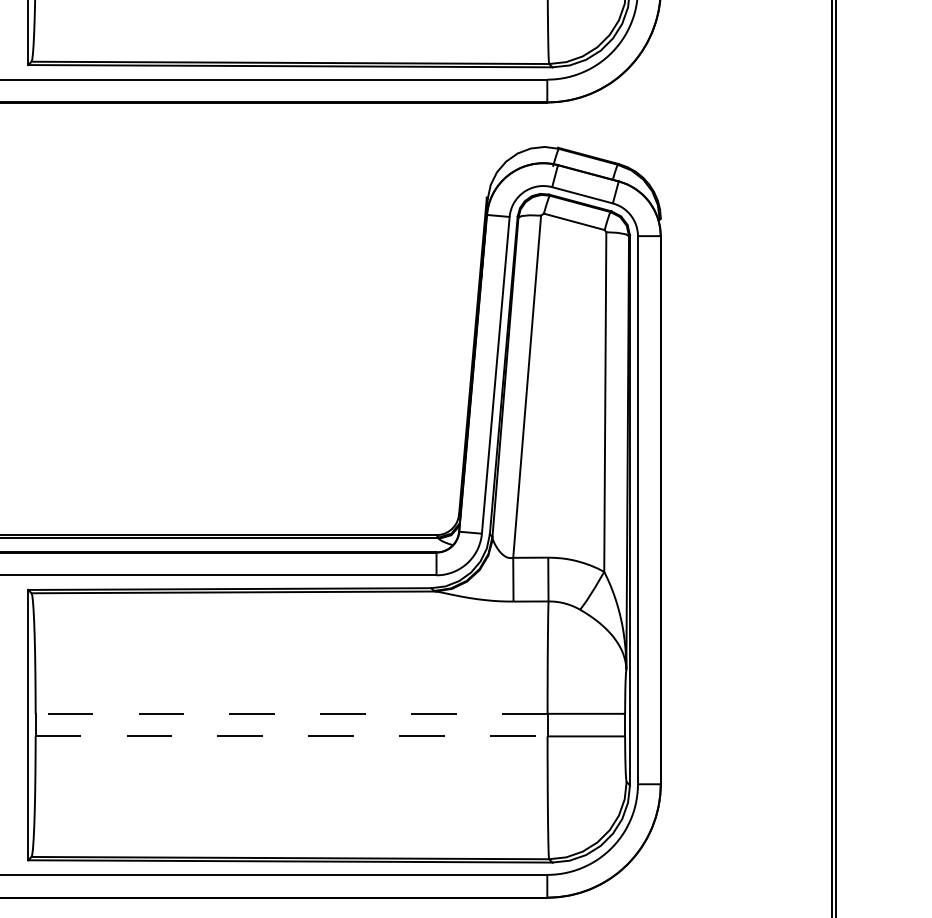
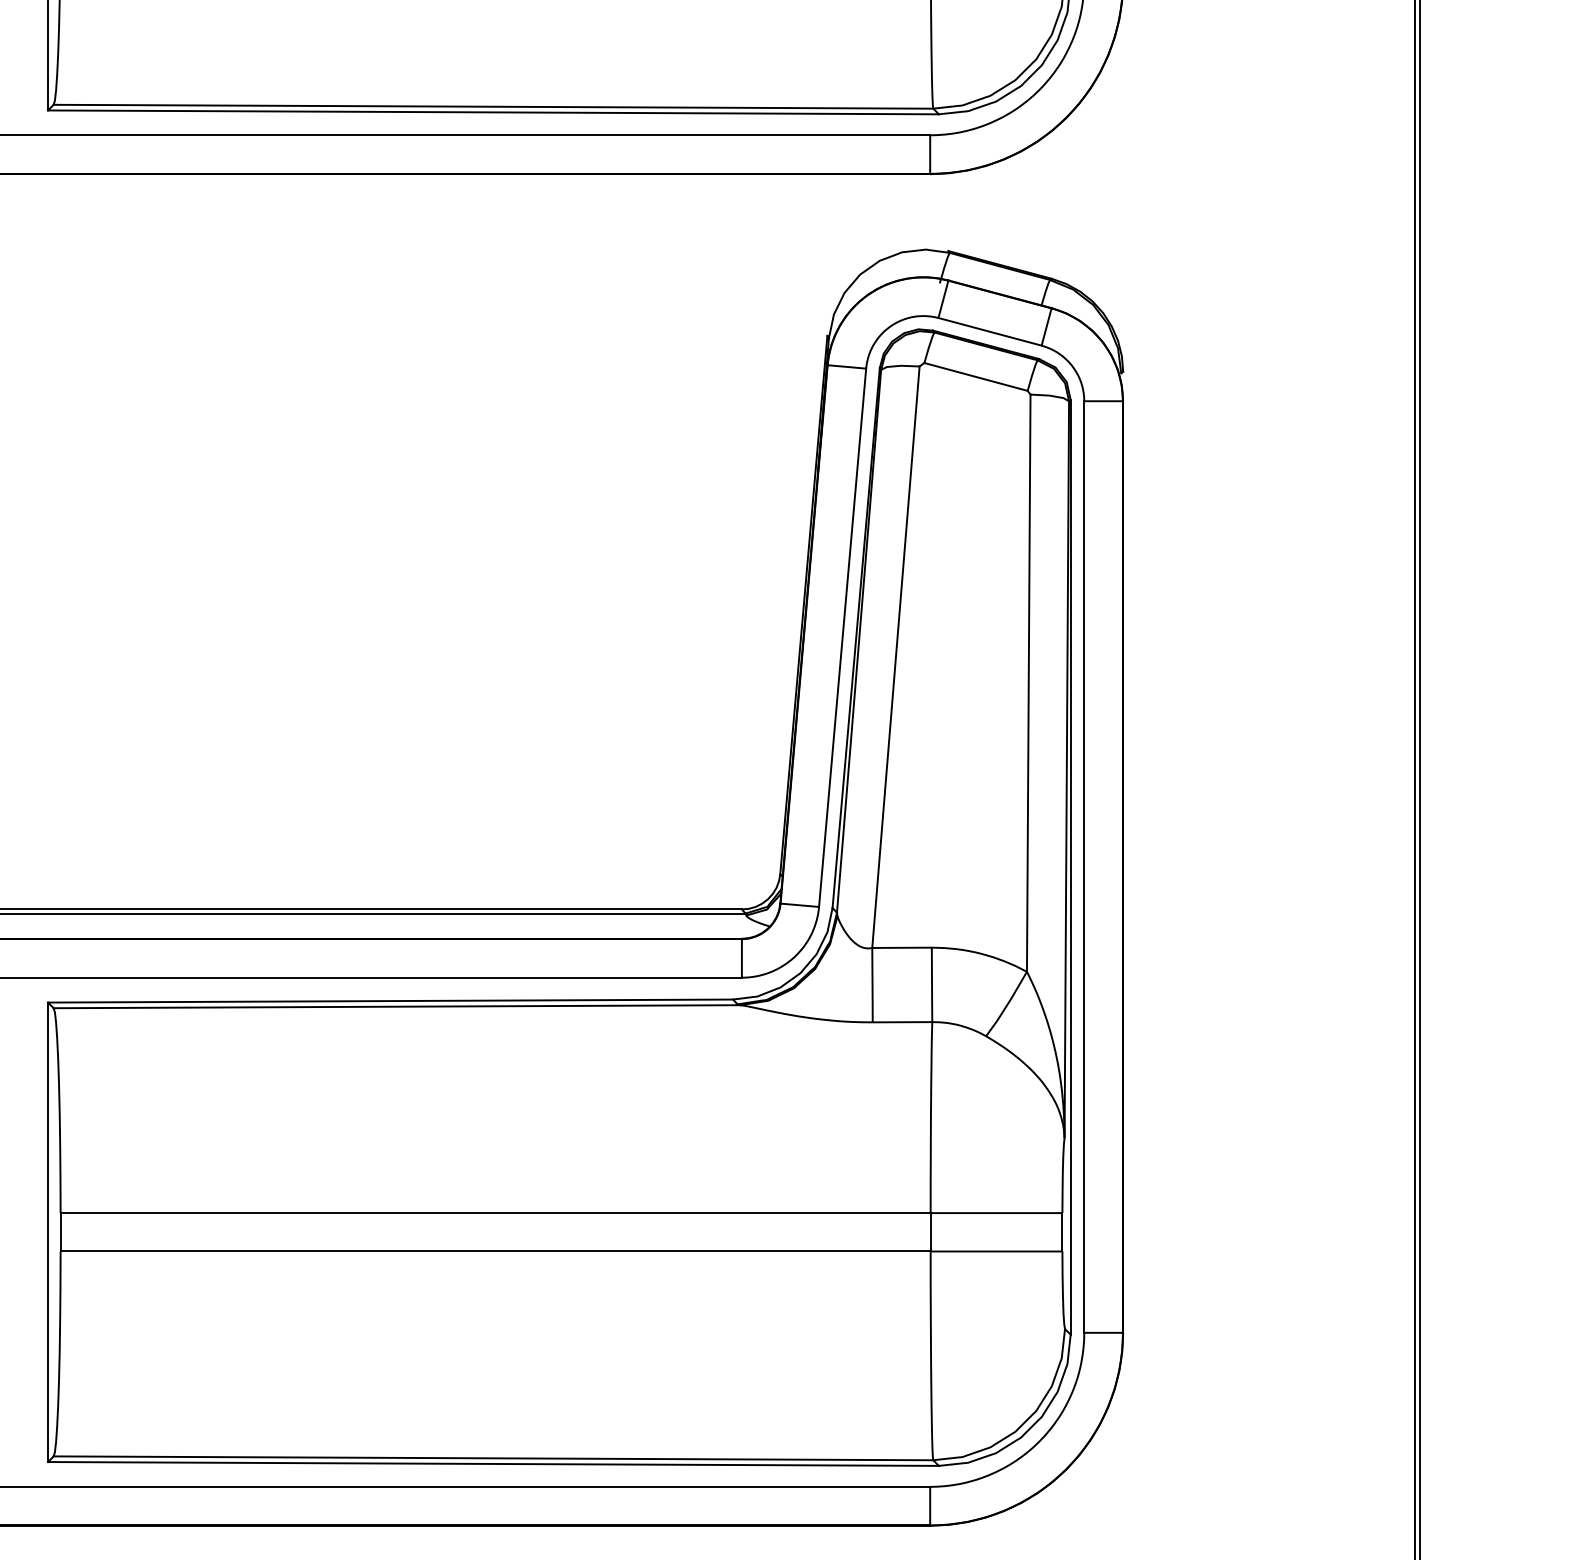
line: (291, 713) -> (495, 1212), dashed -> solid
line: (291, 736) -> (495, 1251), dashed -> solid

